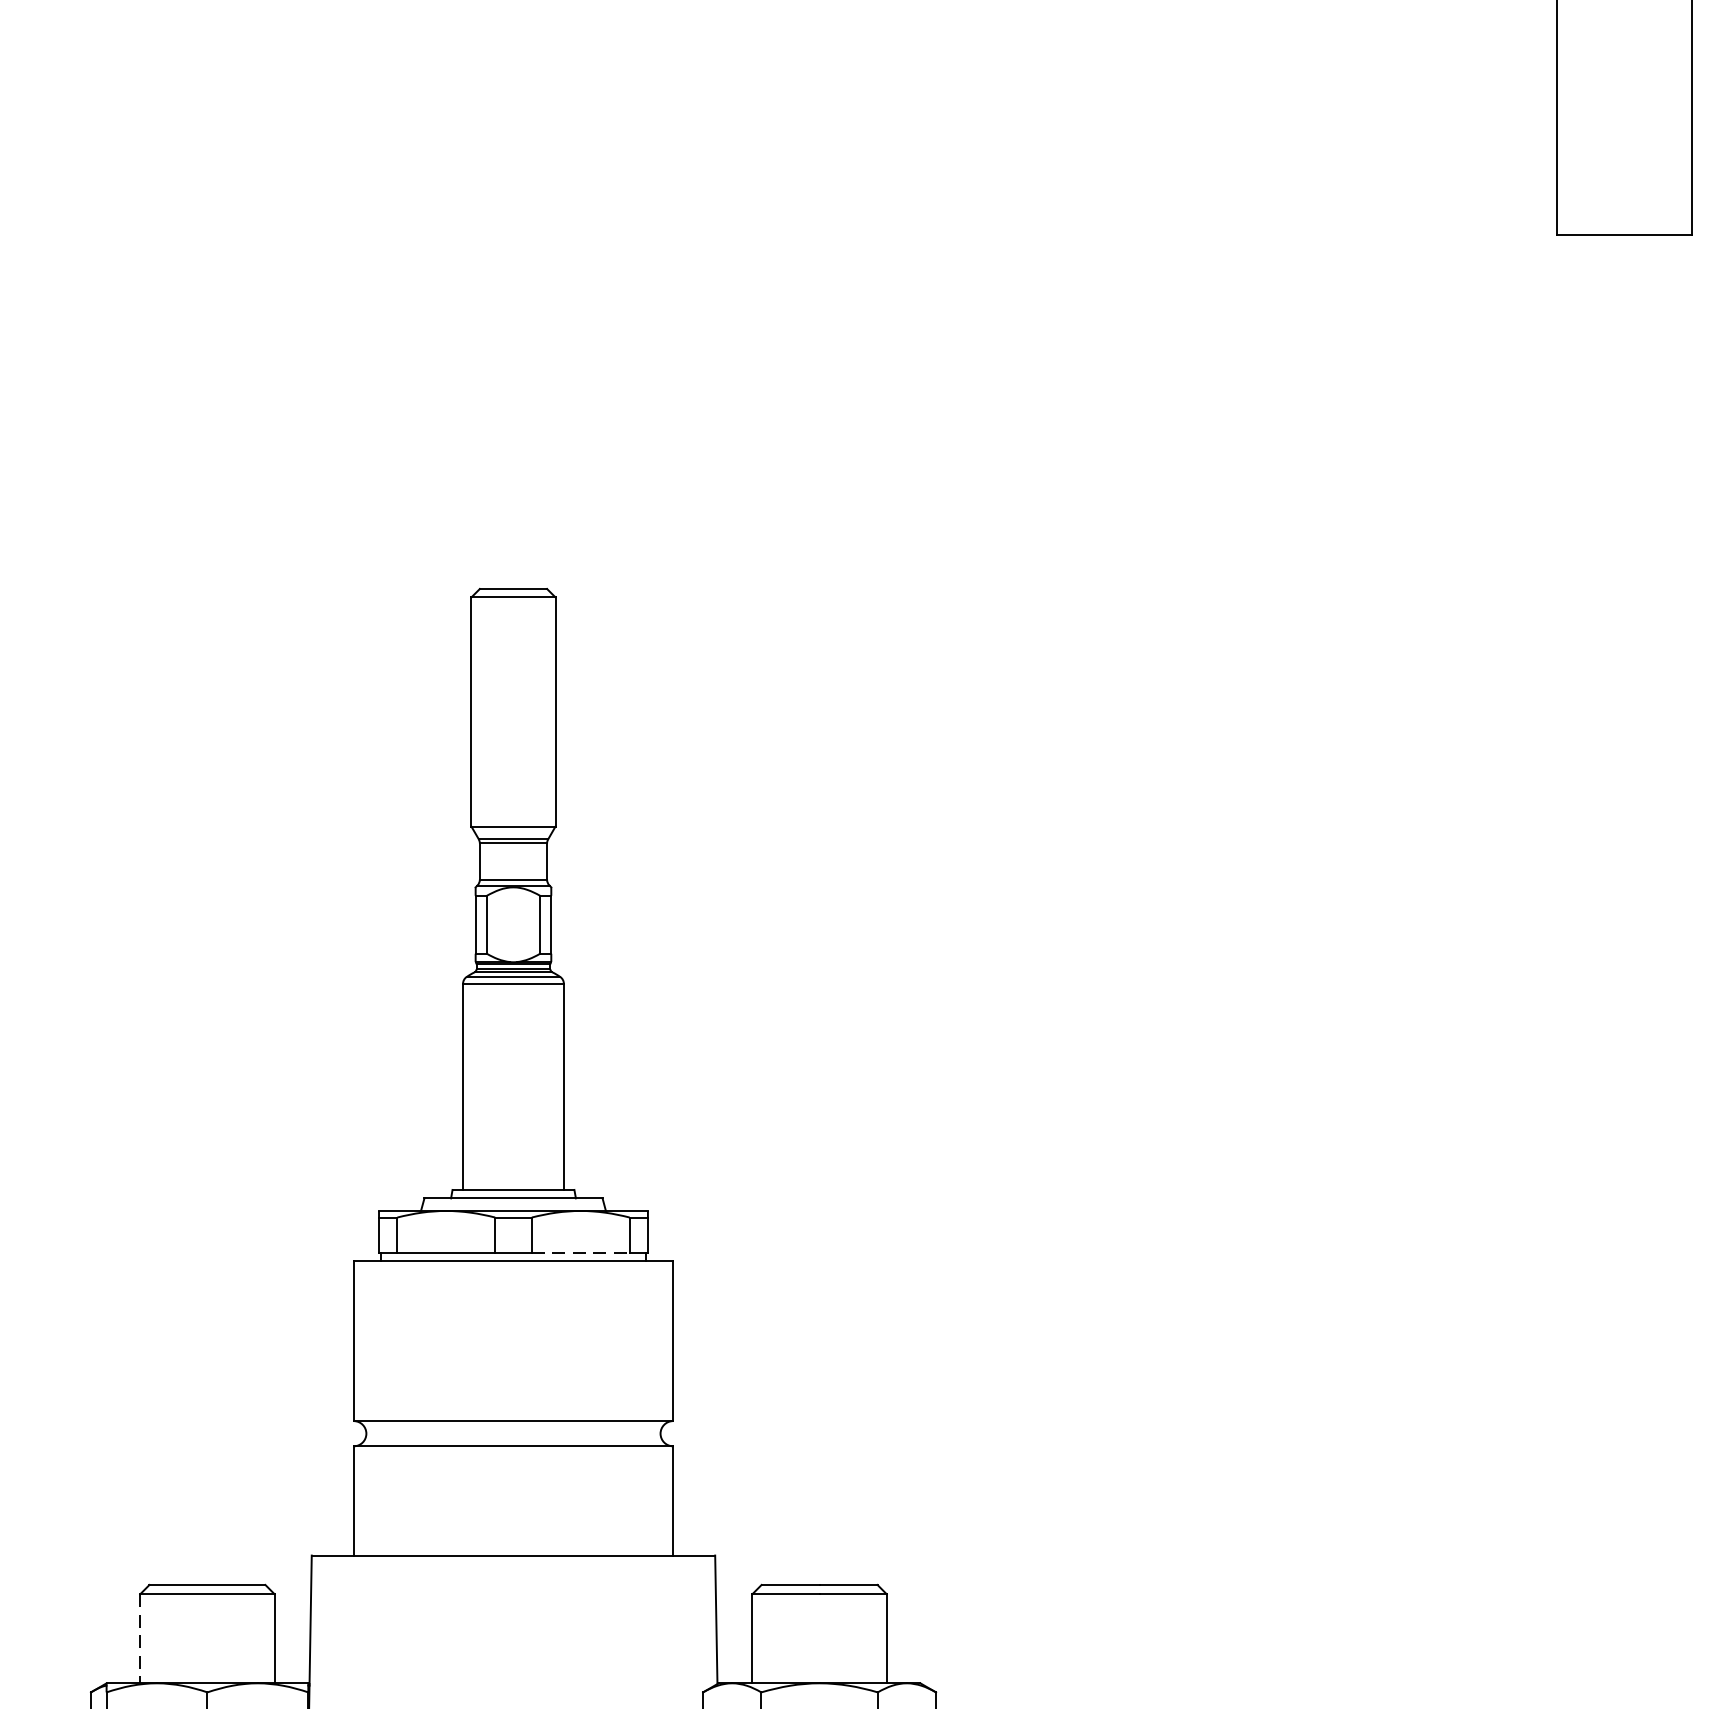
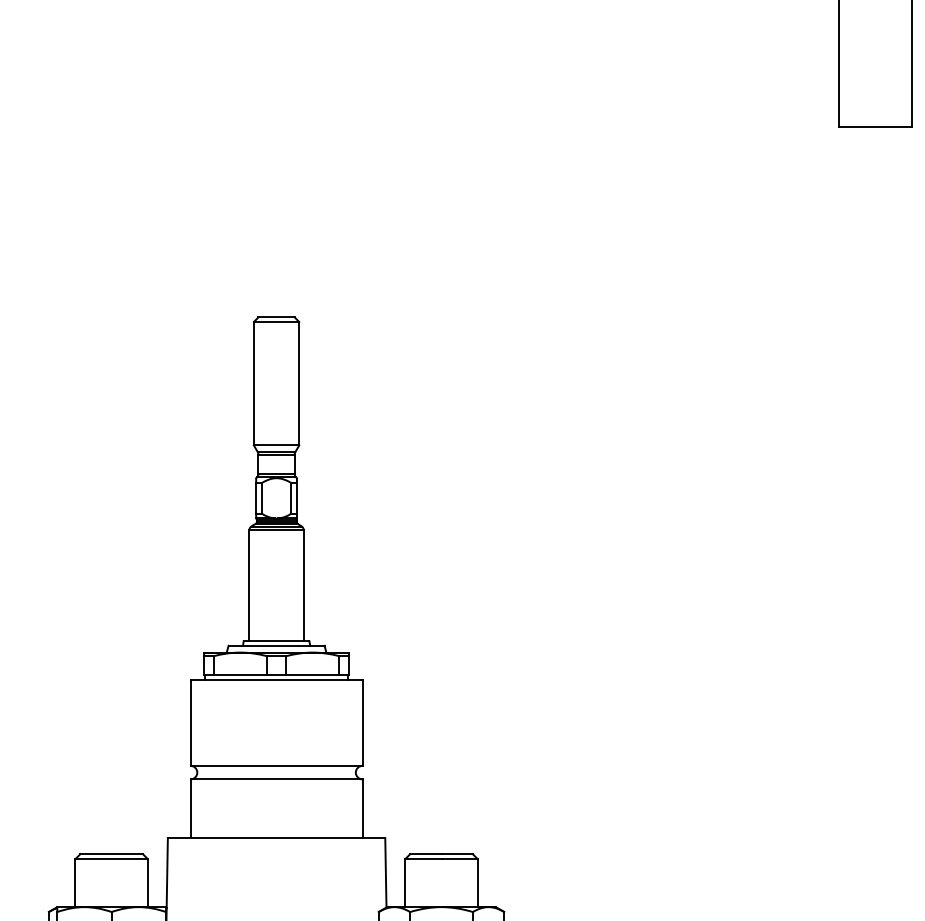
line: (582, 1253) -> (313, 675), dashed -> solid
line: (140, 1639) -> (75, 883), dashed -> solid

